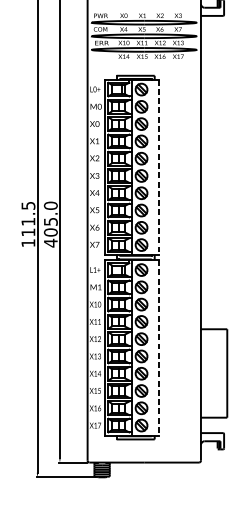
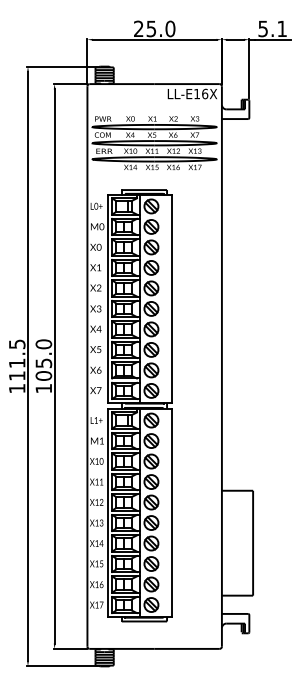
line: (158, 168) -> (171, 299), dashed -> solid
text: (50, 243) -> (43, 388), 405.0 -> 105.0
line: (158, 348) -> (171, 513), dashed -> solid

